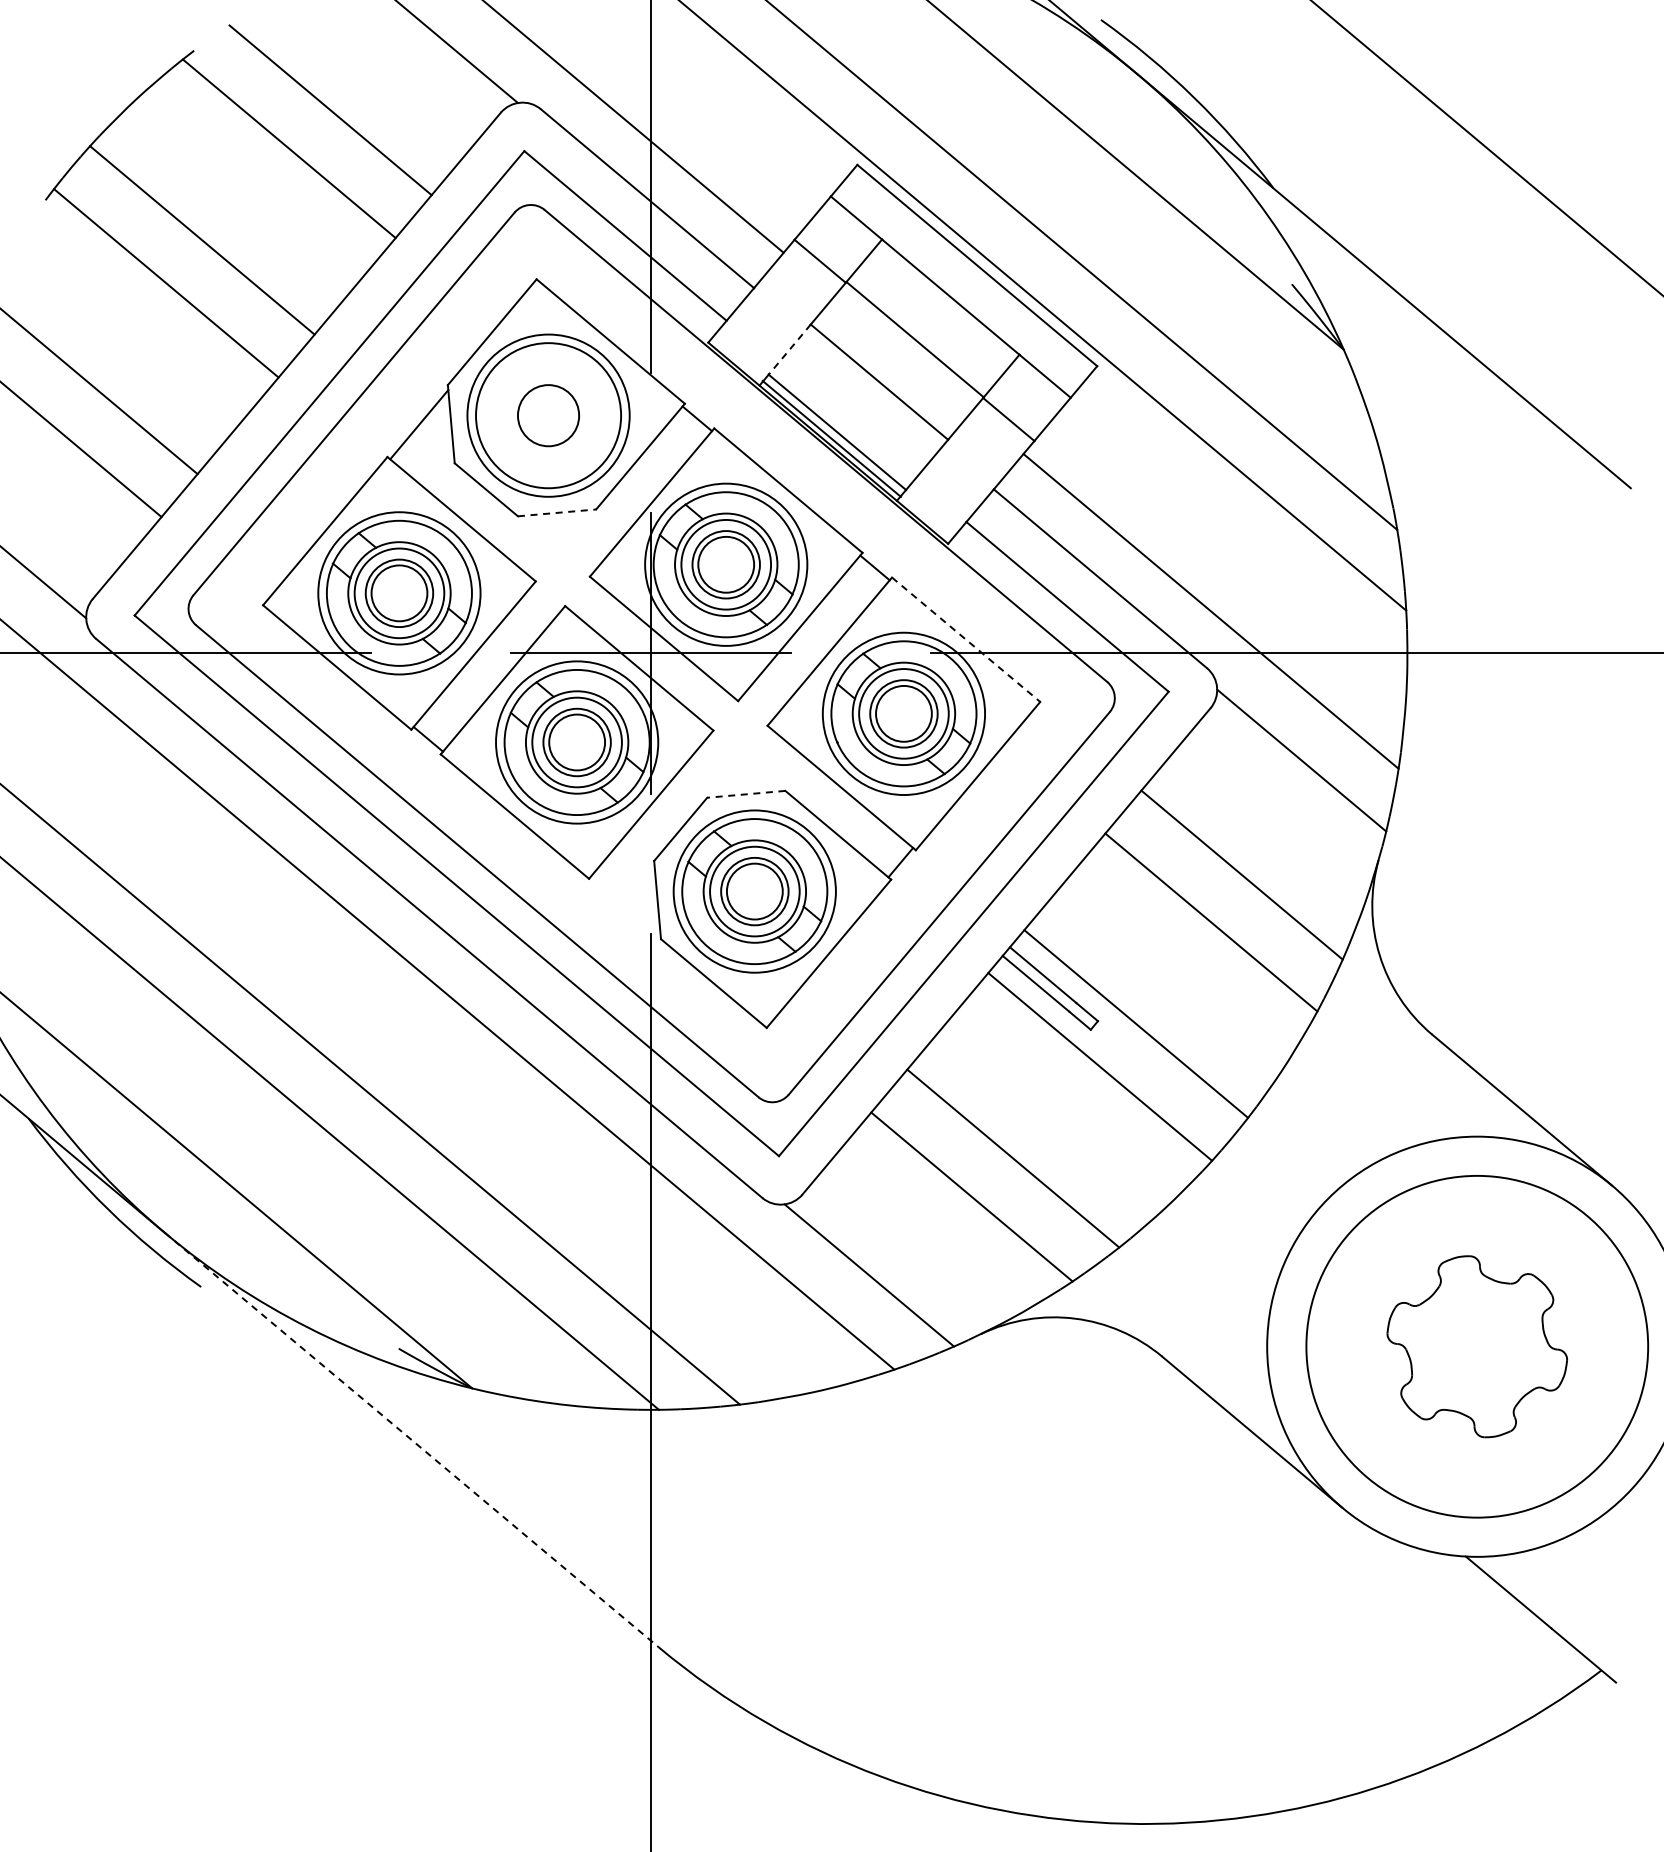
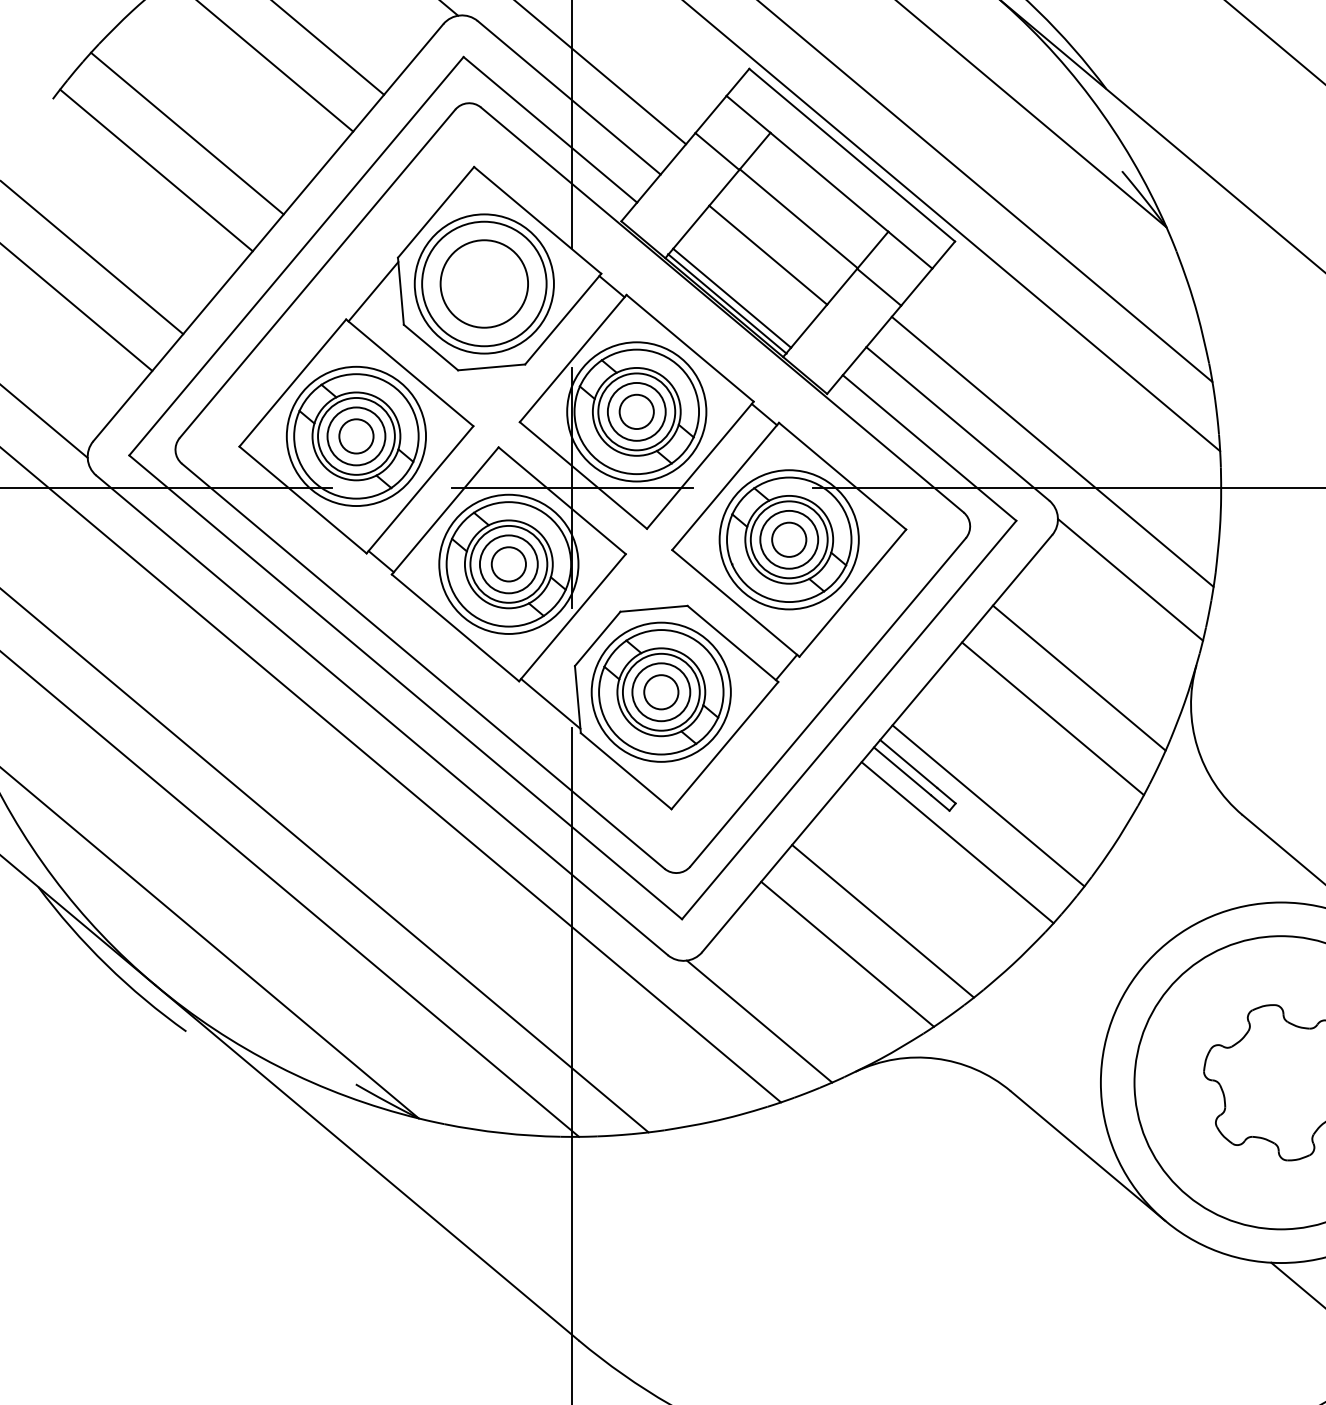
line: (789, 349) -> (691, 227), dashed -> solid
circle: (548, 415) -> (484, 283), size x1.67
line: (557, 512) -> (492, 367), dashed -> solid
circle: (726, 564) -> (637, 411), size x0.71
circle: (399, 593) -> (356, 436), size x0.71
line: (966, 639) -> (842, 476), dashed -> solid
circle: (903, 713) -> (788, 539), size x0.71
circle: (577, 742) -> (509, 564), size x0.71
line: (745, 794) -> (653, 608), dashed -> solid
circle: (754, 891) -> (661, 692), size x0.71
line: (625, 905) -> (550, 704), added
line: (412, 1440) -> (367, 1163), dashed -> solid

